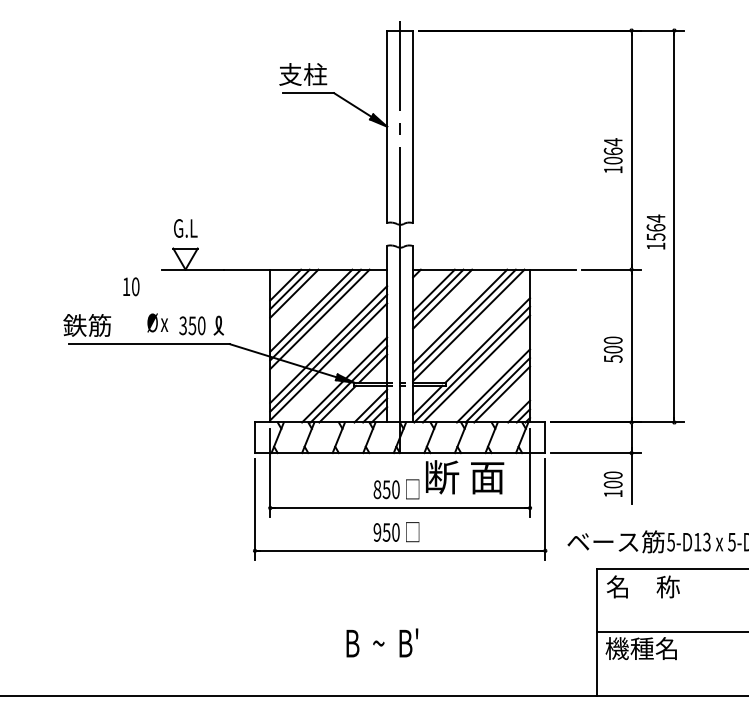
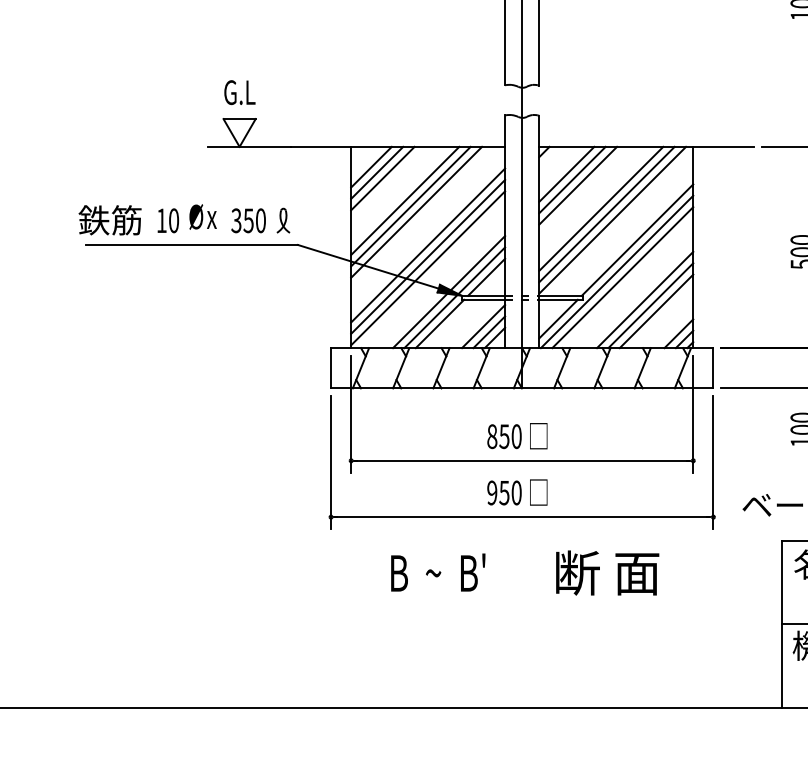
text: (131, 286) -> (168, 220), moved
text: (465, 477) -> (608, 573), moved
text: (382, 642) -> (438, 571), moved

